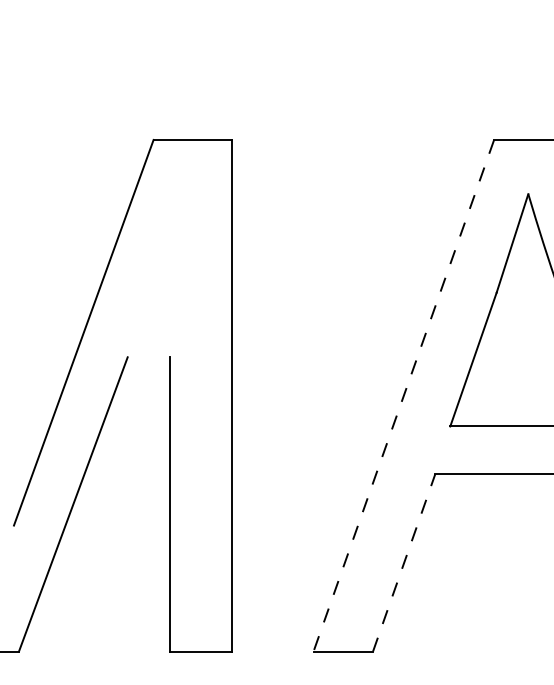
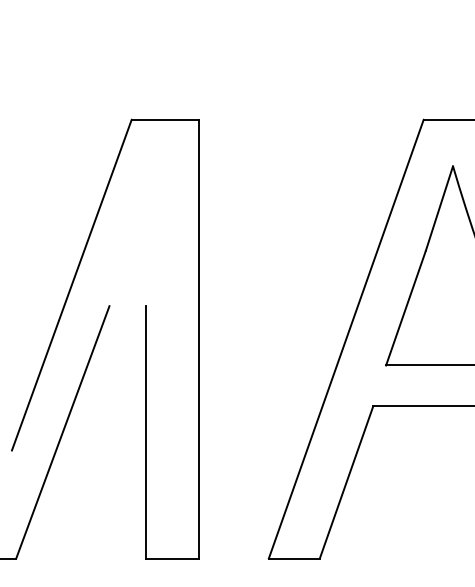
line: (403, 396) -> (345, 339), dashed -> solid
line: (404, 562) -> (346, 482), dashed -> solid

